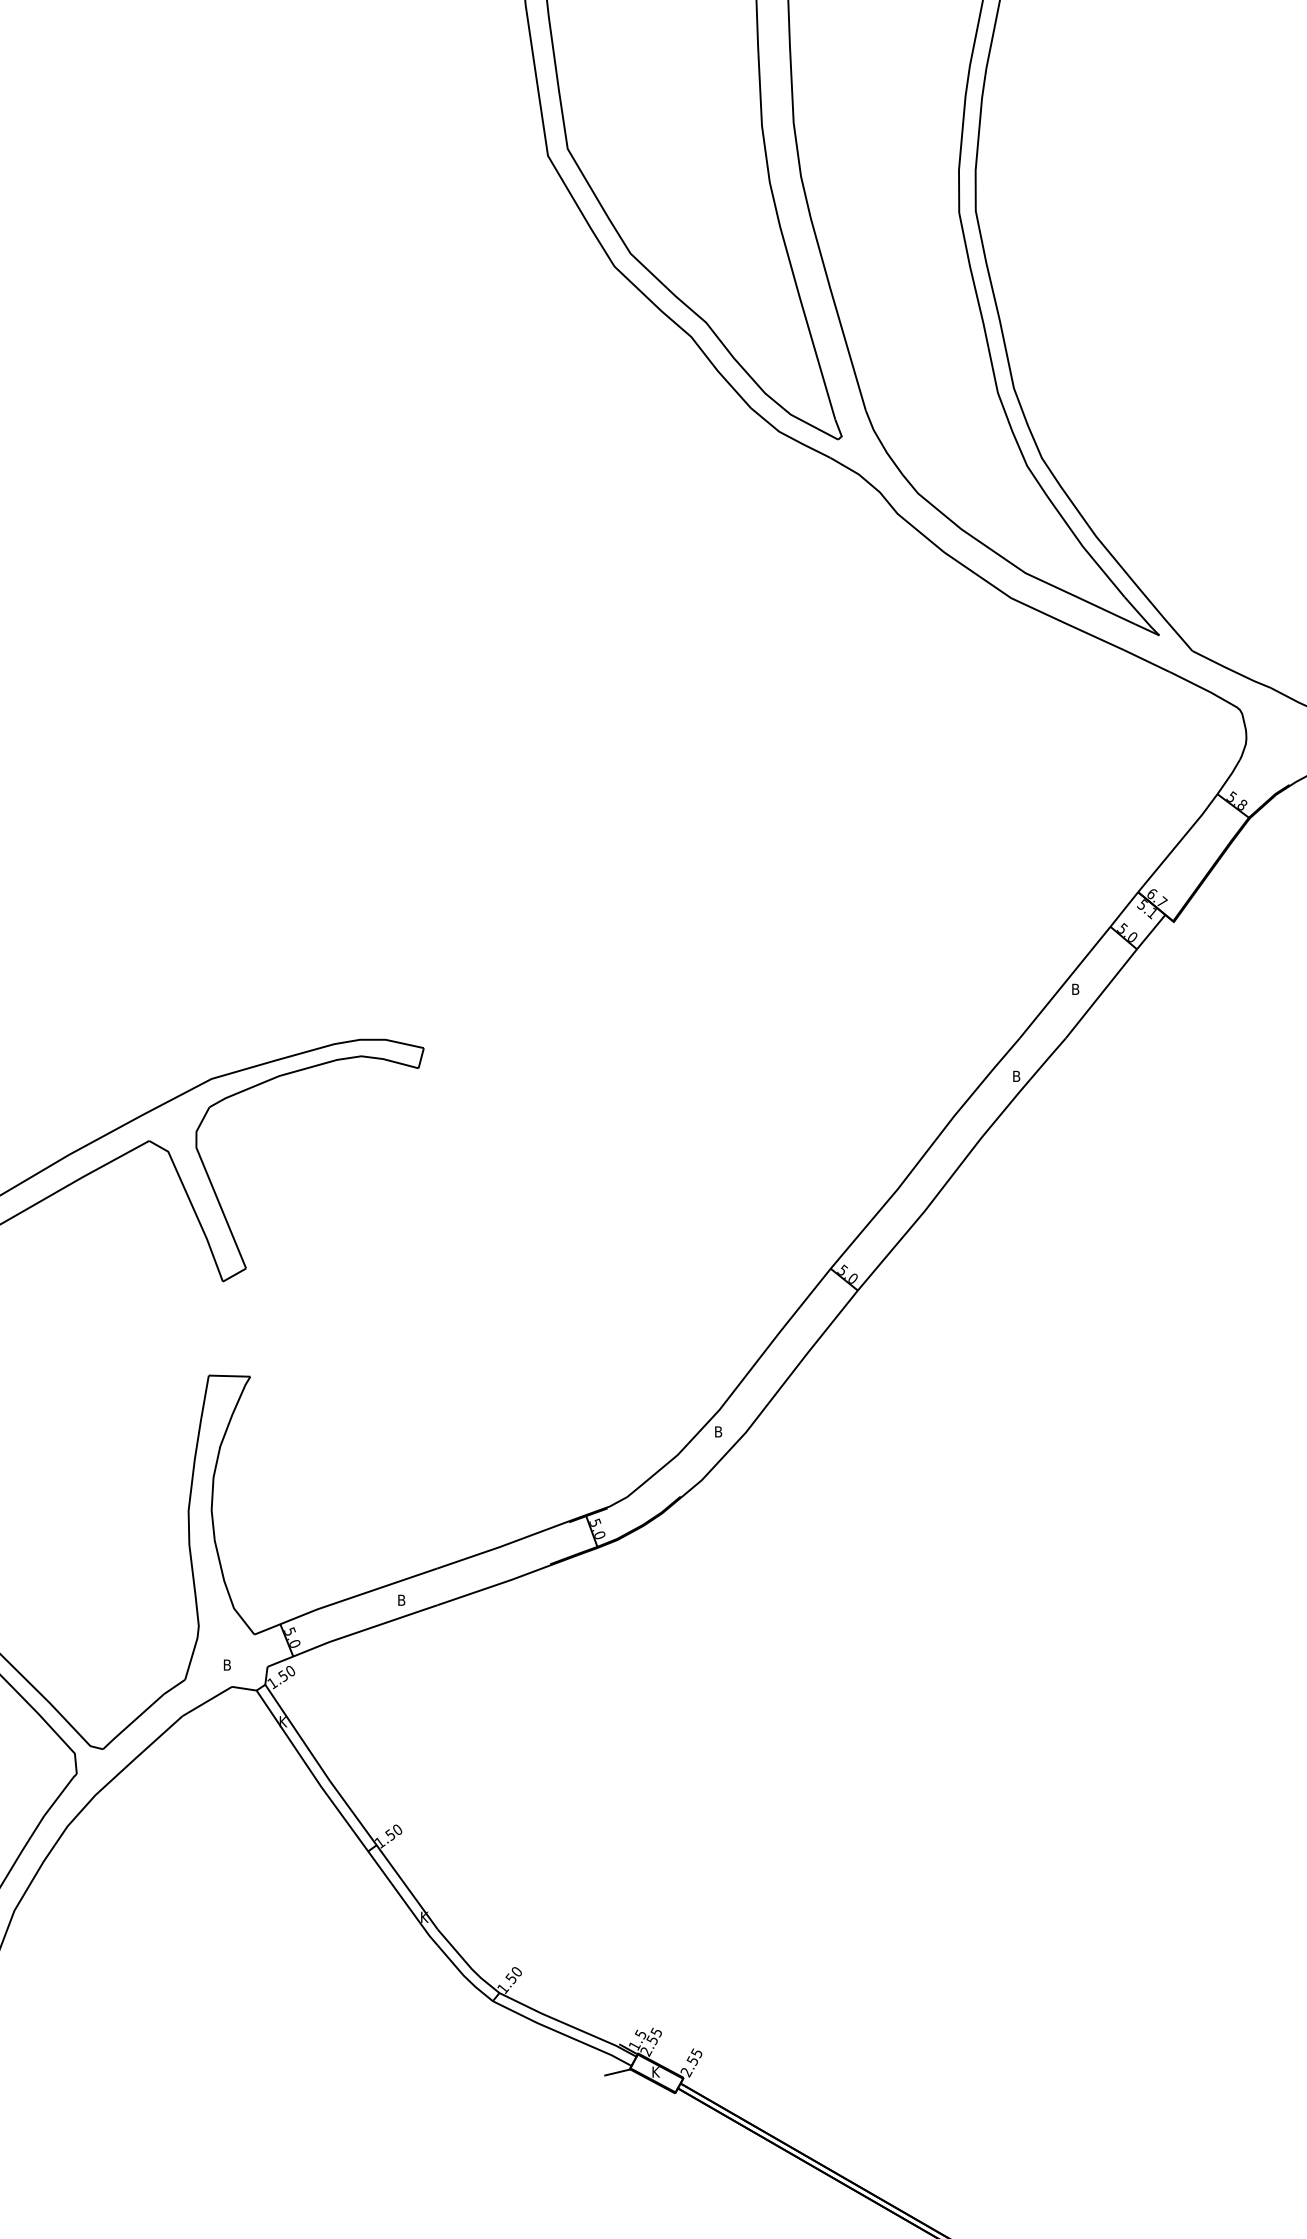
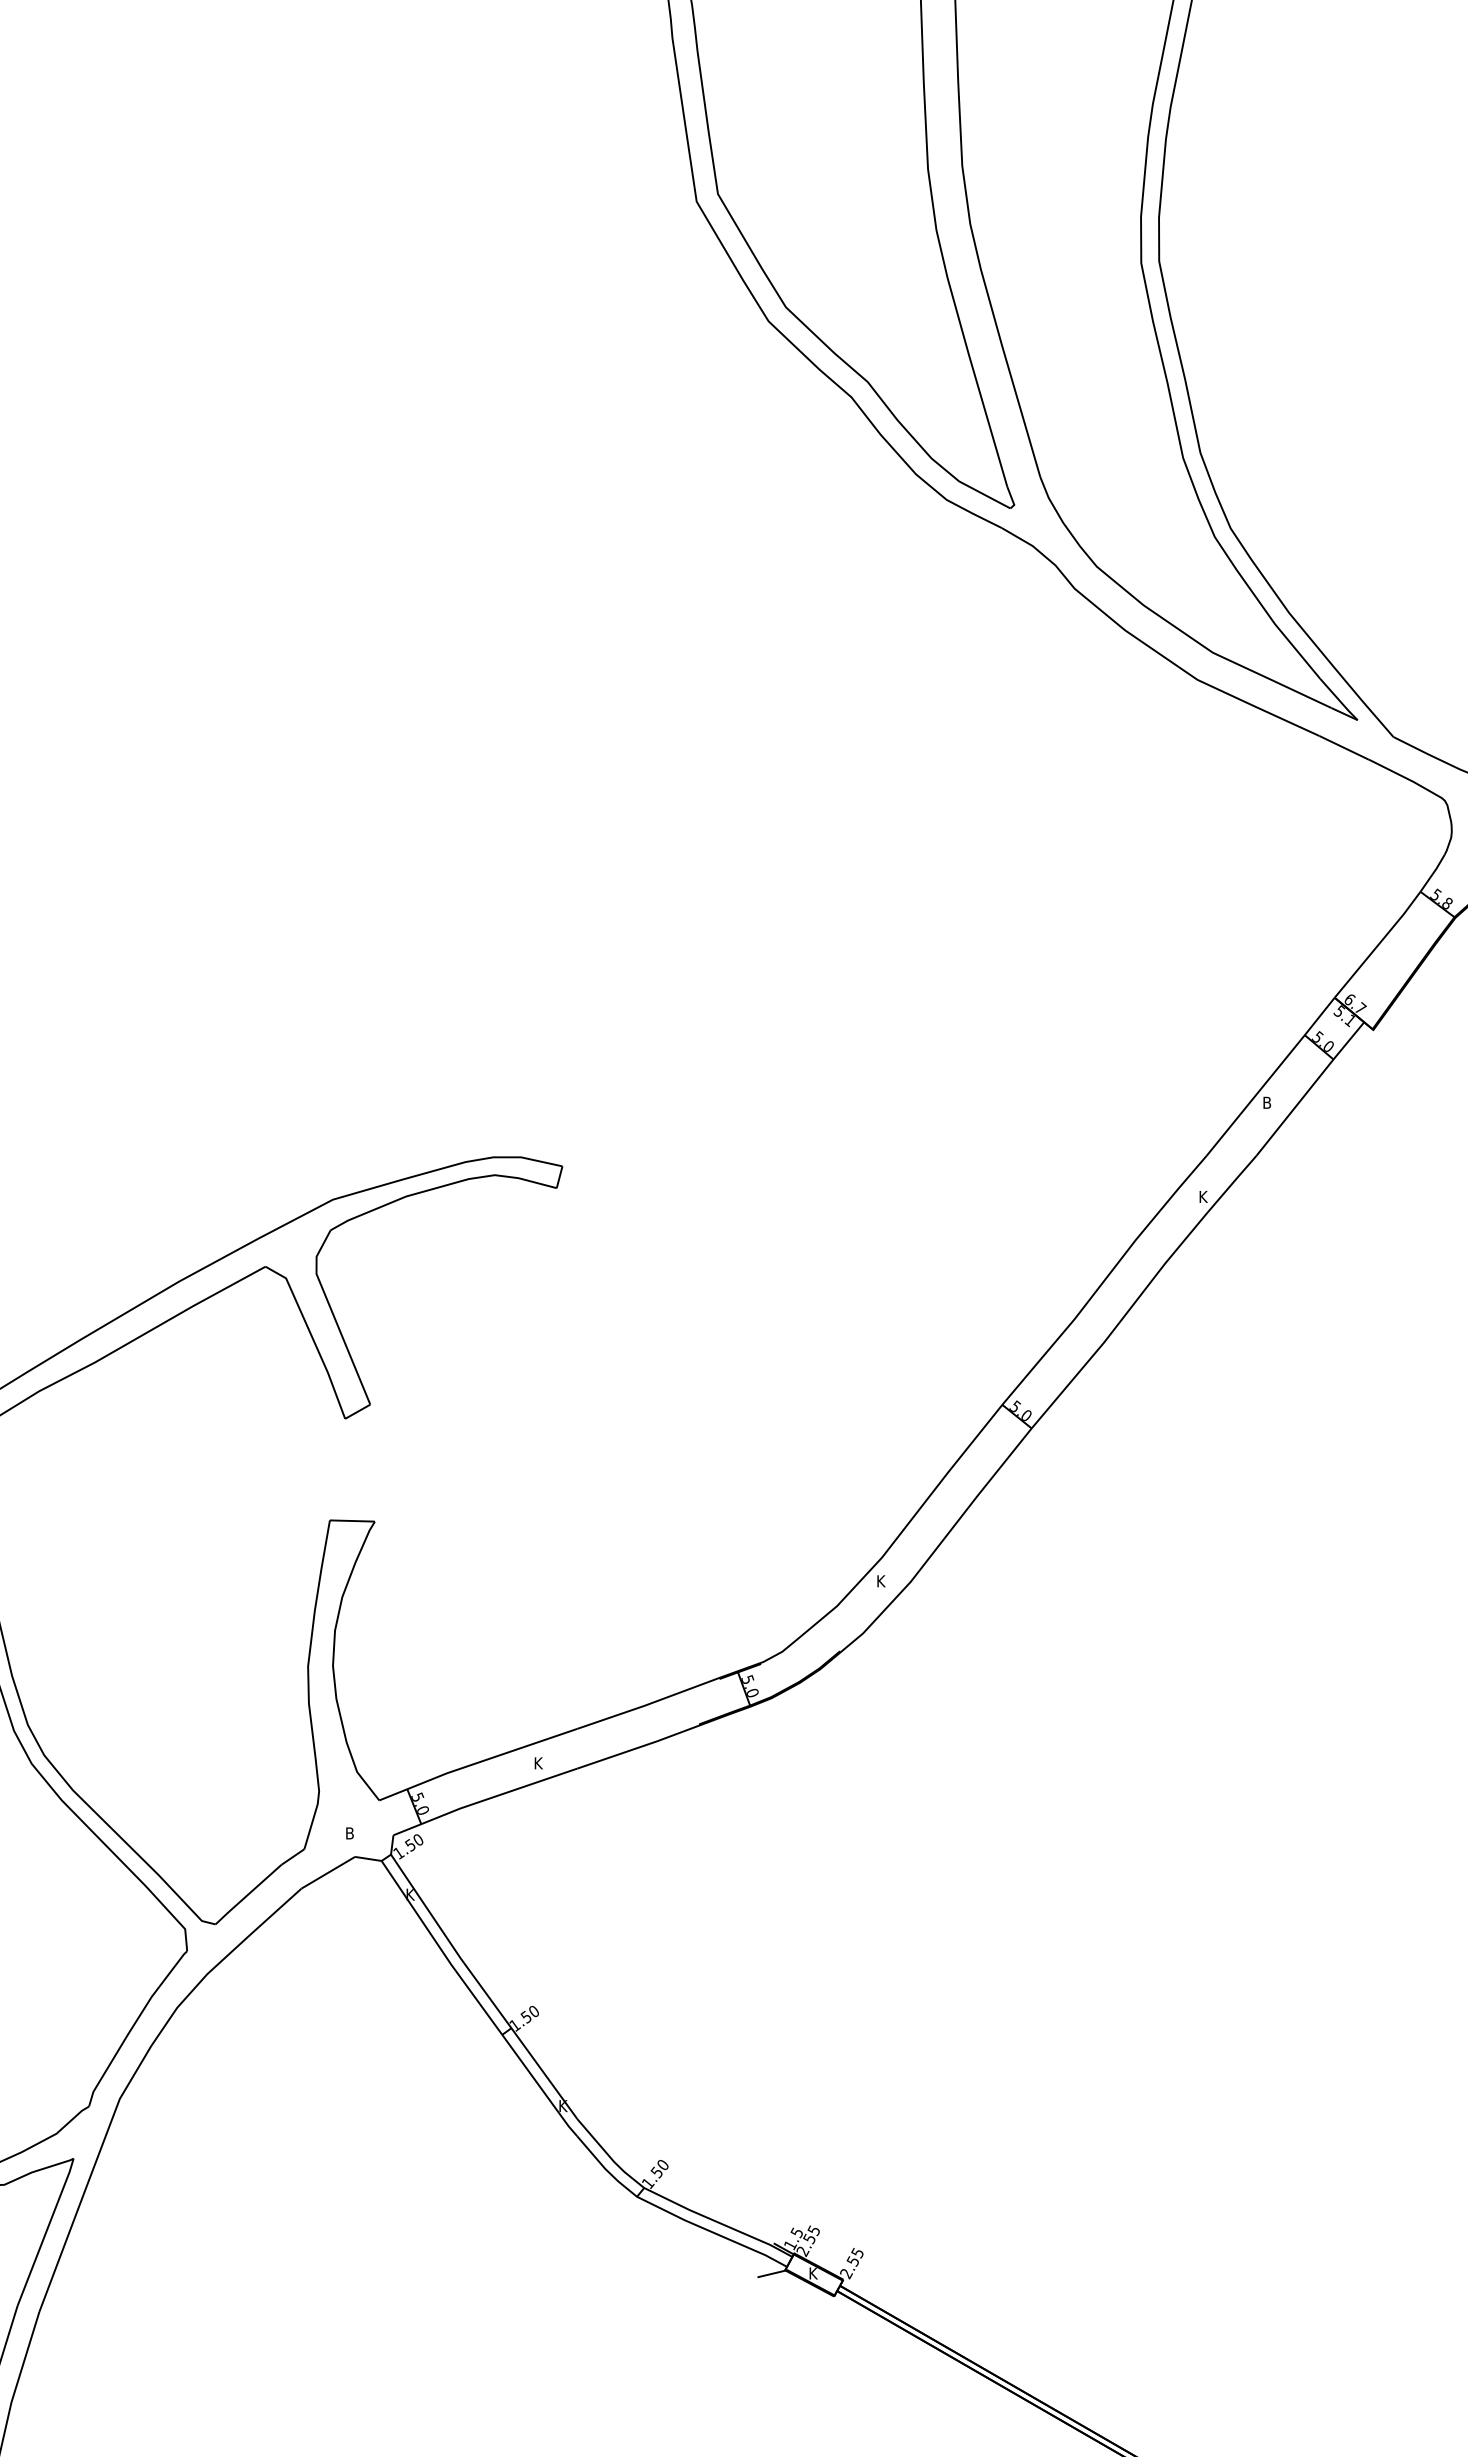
text: (1017, 1076) -> (1204, 1196), B -> K
text: (718, 1432) -> (881, 1581), B -> K
text: (402, 1600) -> (539, 1763), B -> K

